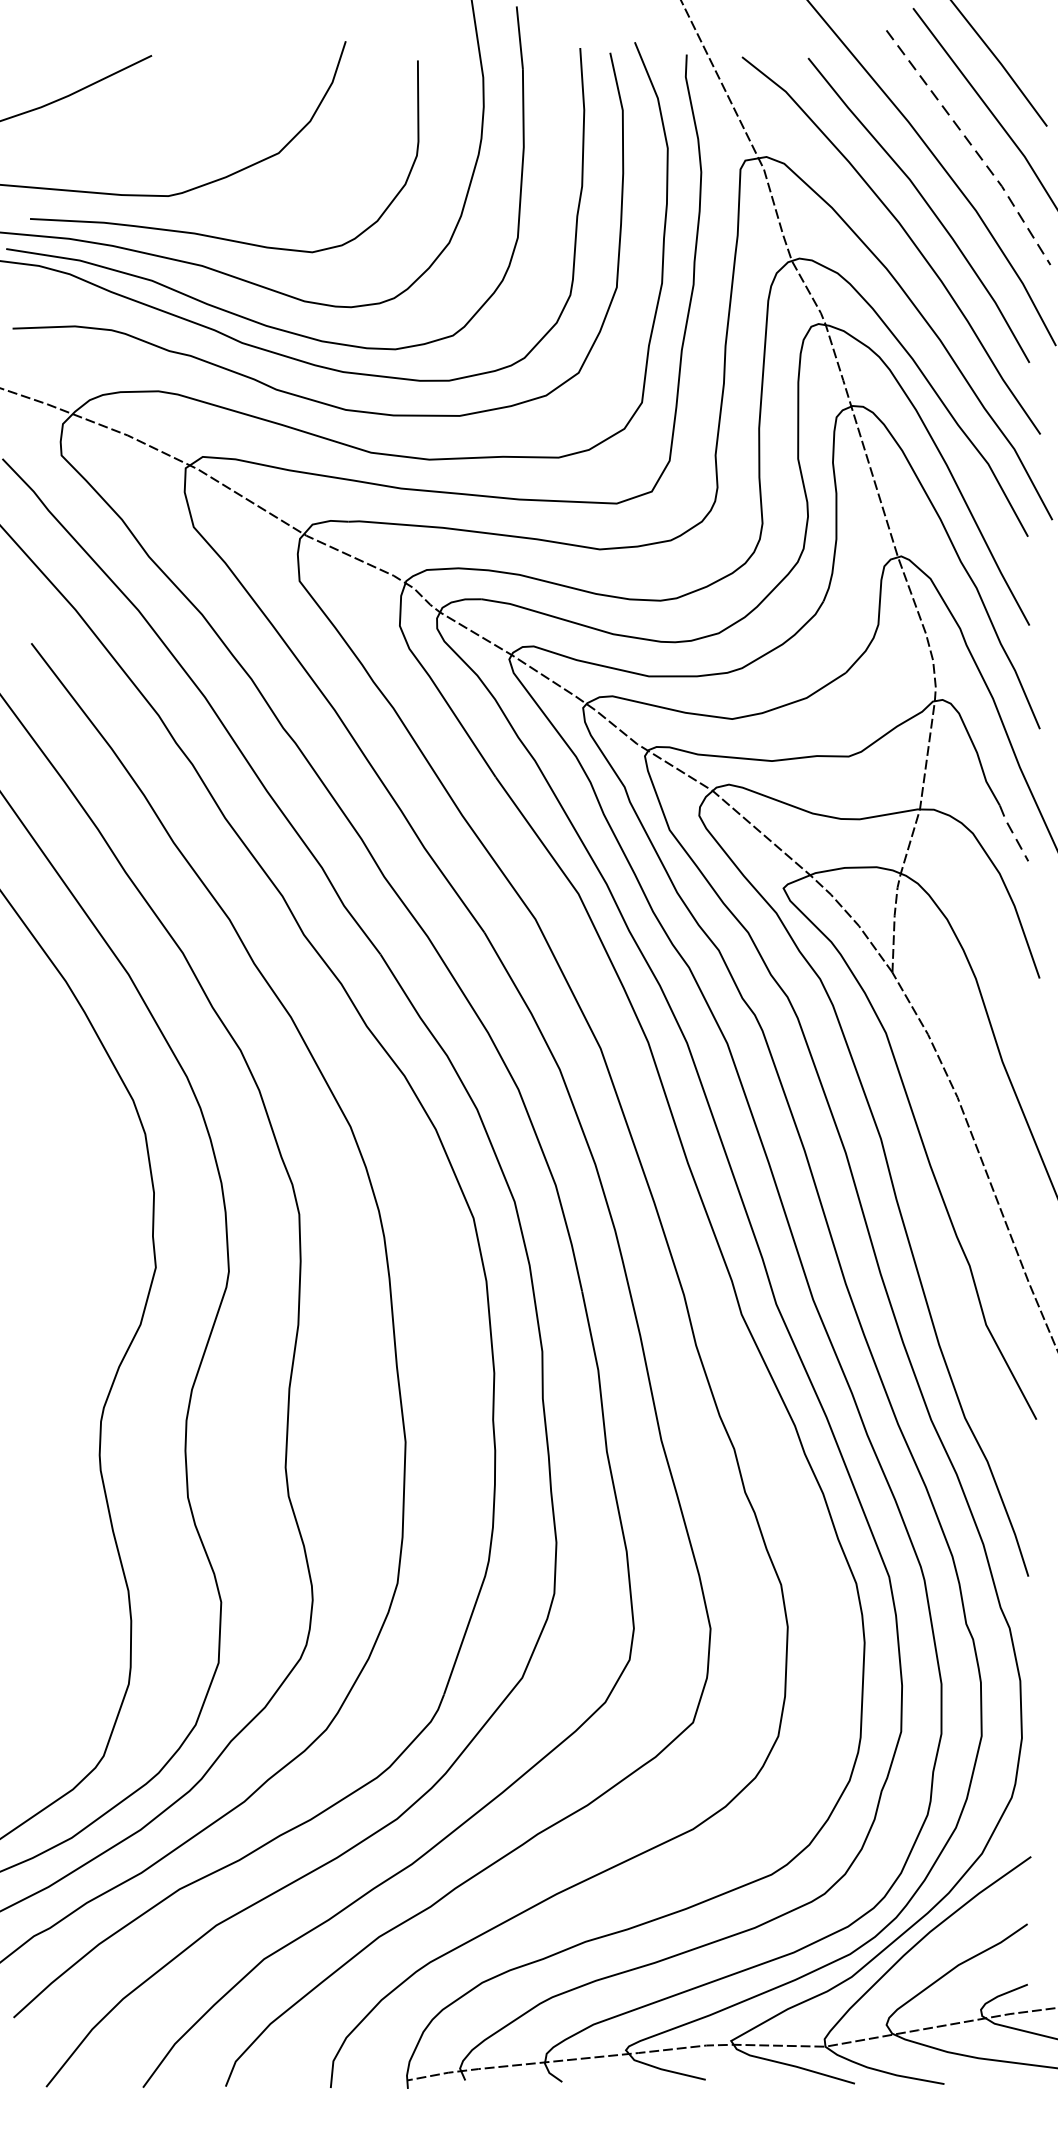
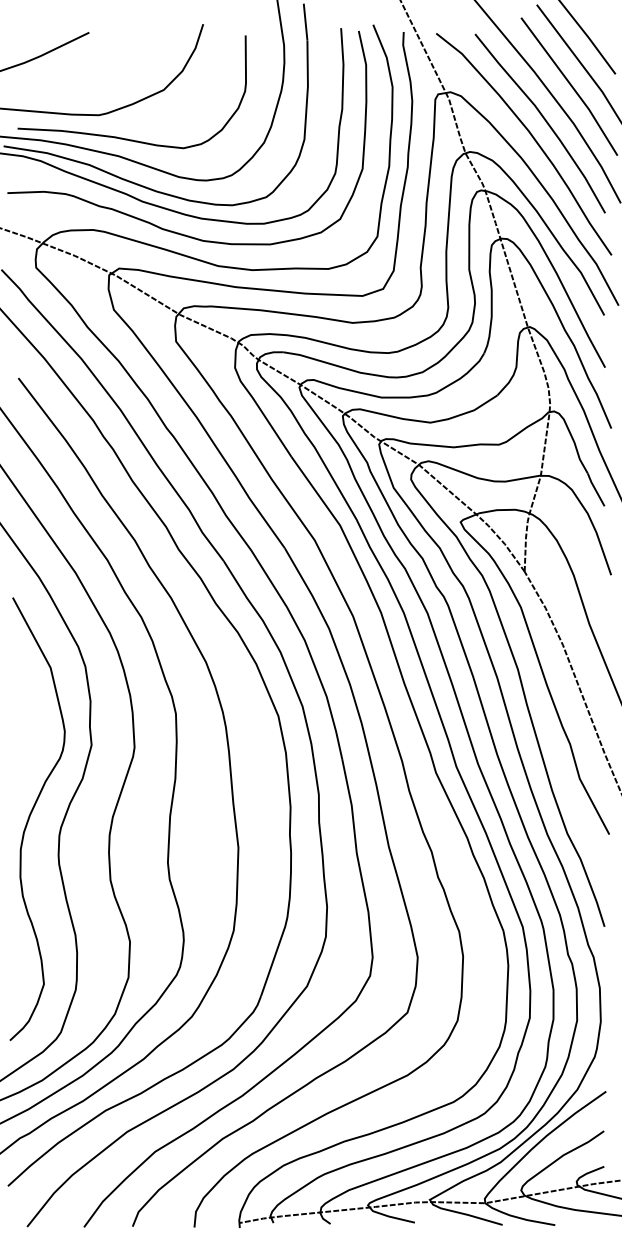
line: (972, 147) -> (571, 86), dashed -> solid
line: (1012, 834) -> (595, 490), dashed -> solid
curve: (51, 1390) -> (30, 817), added

